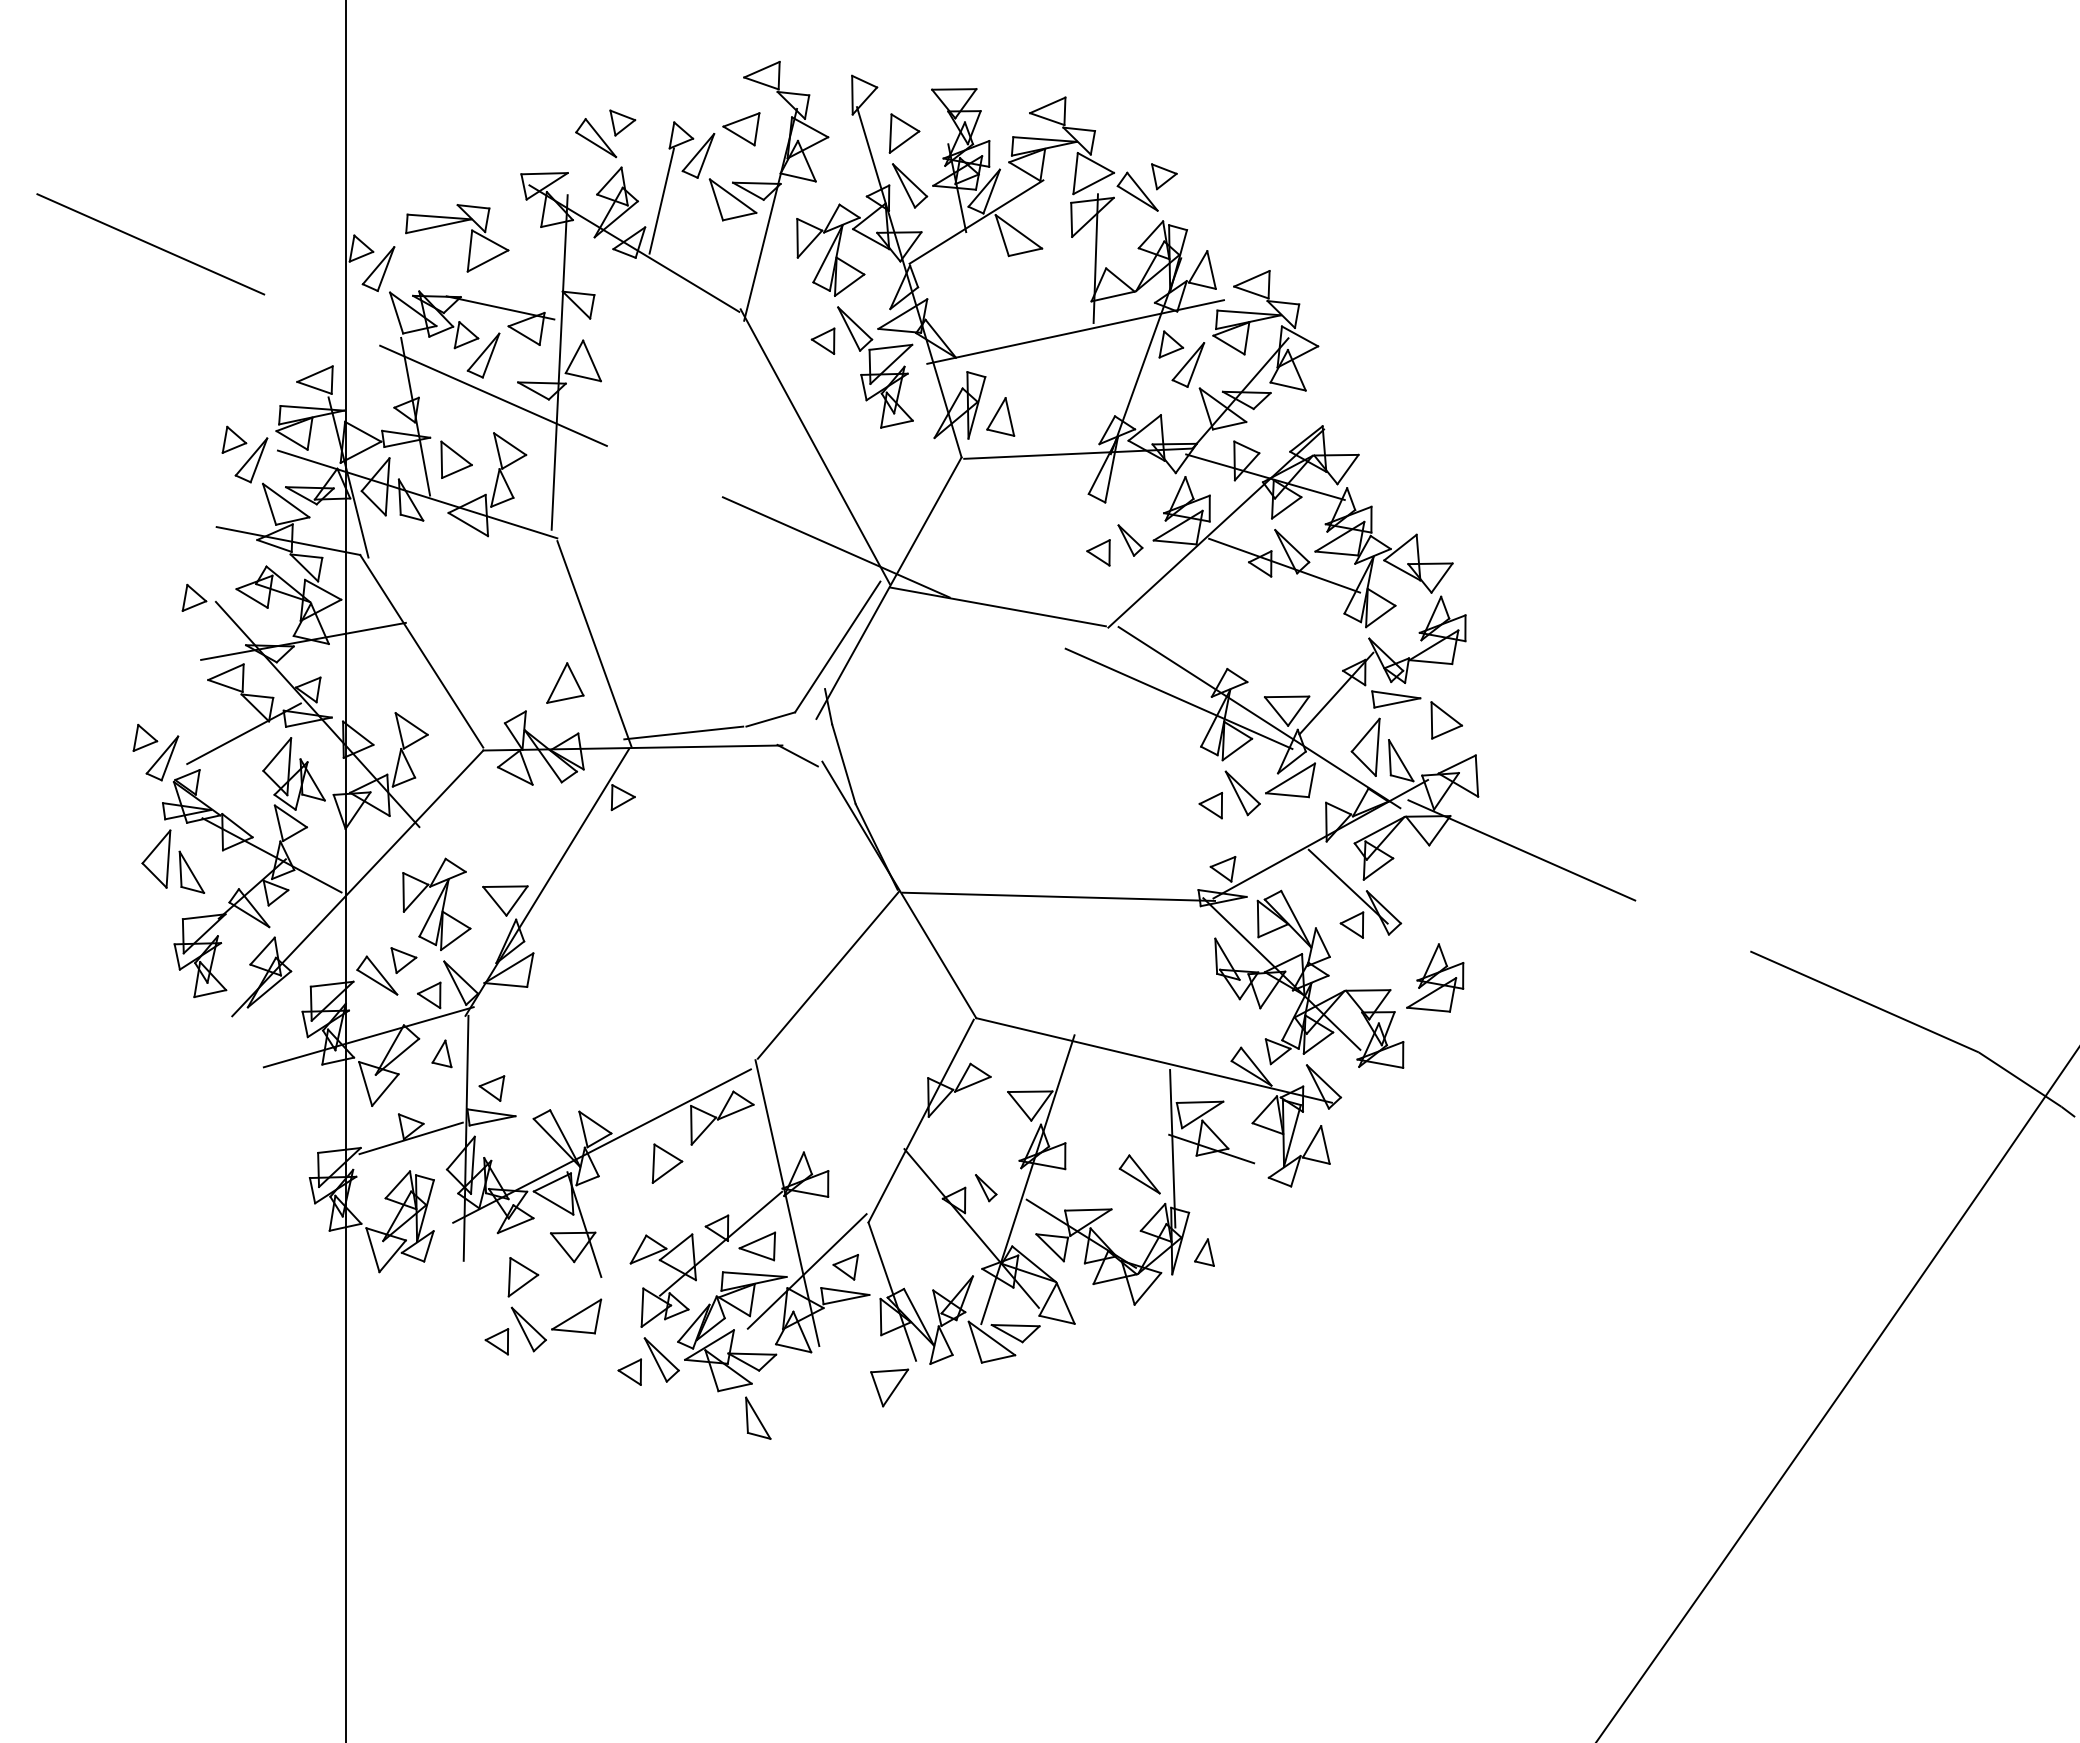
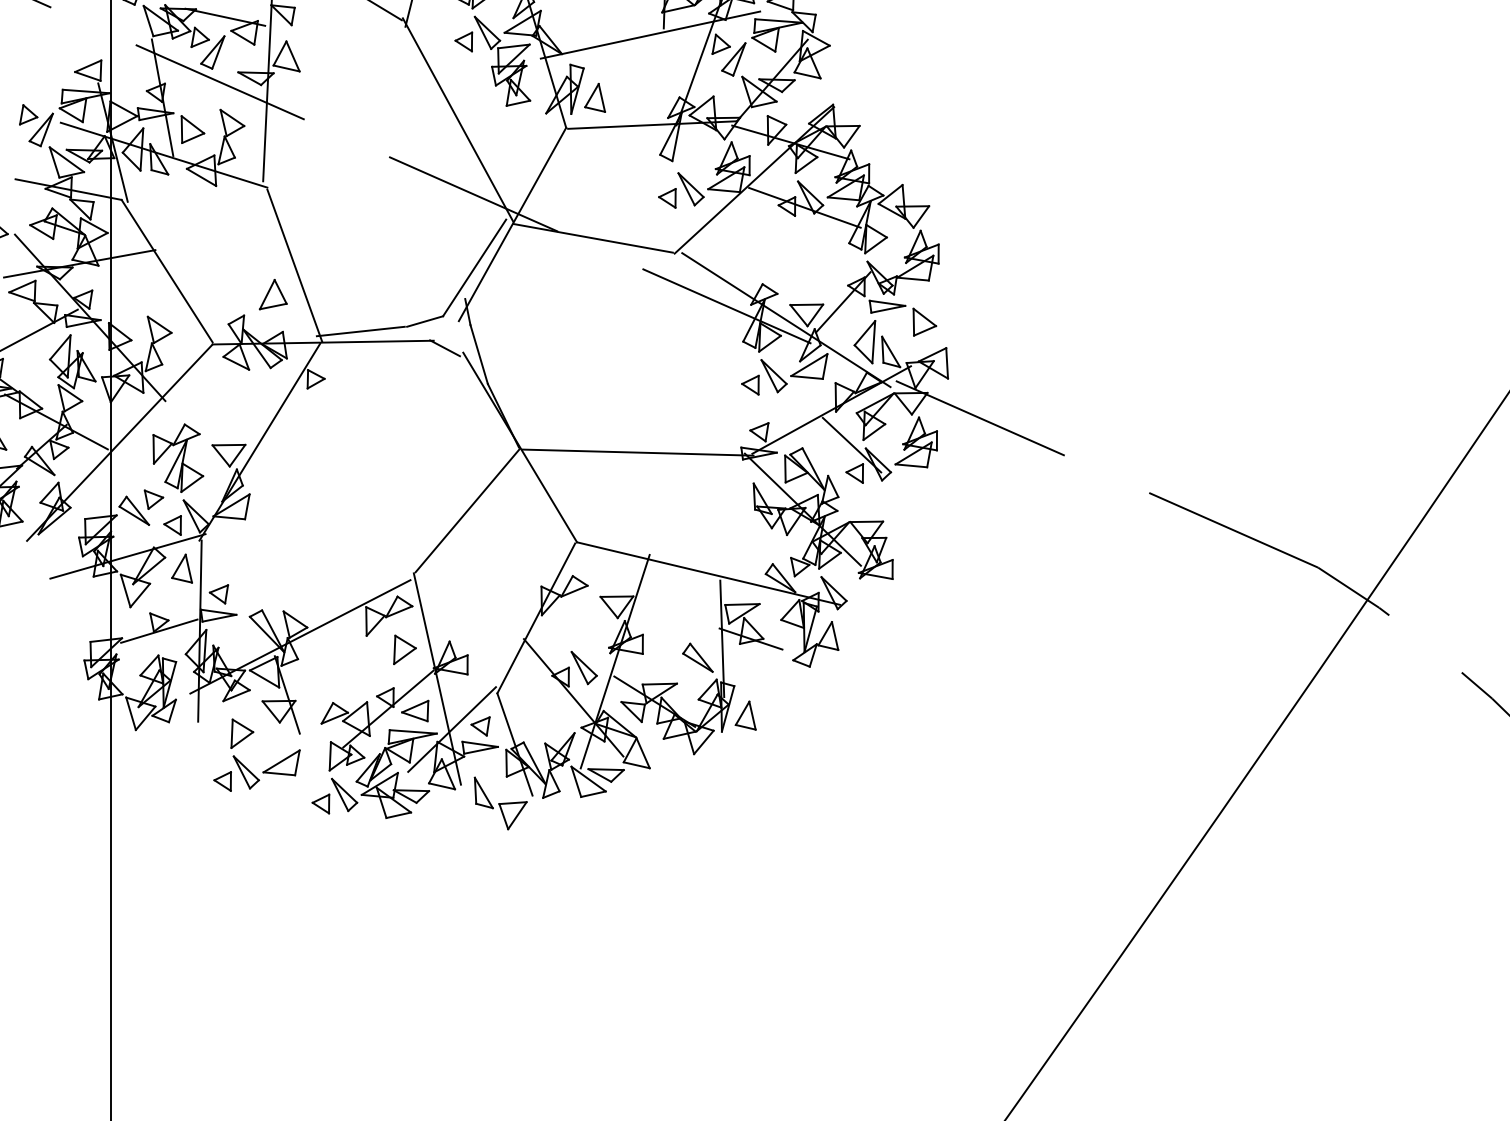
part: (1130, 540) -> (691, 189), size x1.43
part: (1435, 977) -> (916, 442), moved
part: (441, 1053) -> (181, 568), size x1.43
part: (667, 1163) -> (404, 649), moved
part: (986, 1187) -> (584, 667), size x1.67
part: (1204, 1252) -> (745, 715), size x1.43
part: (758, 1417) -> (484, 792), moved

